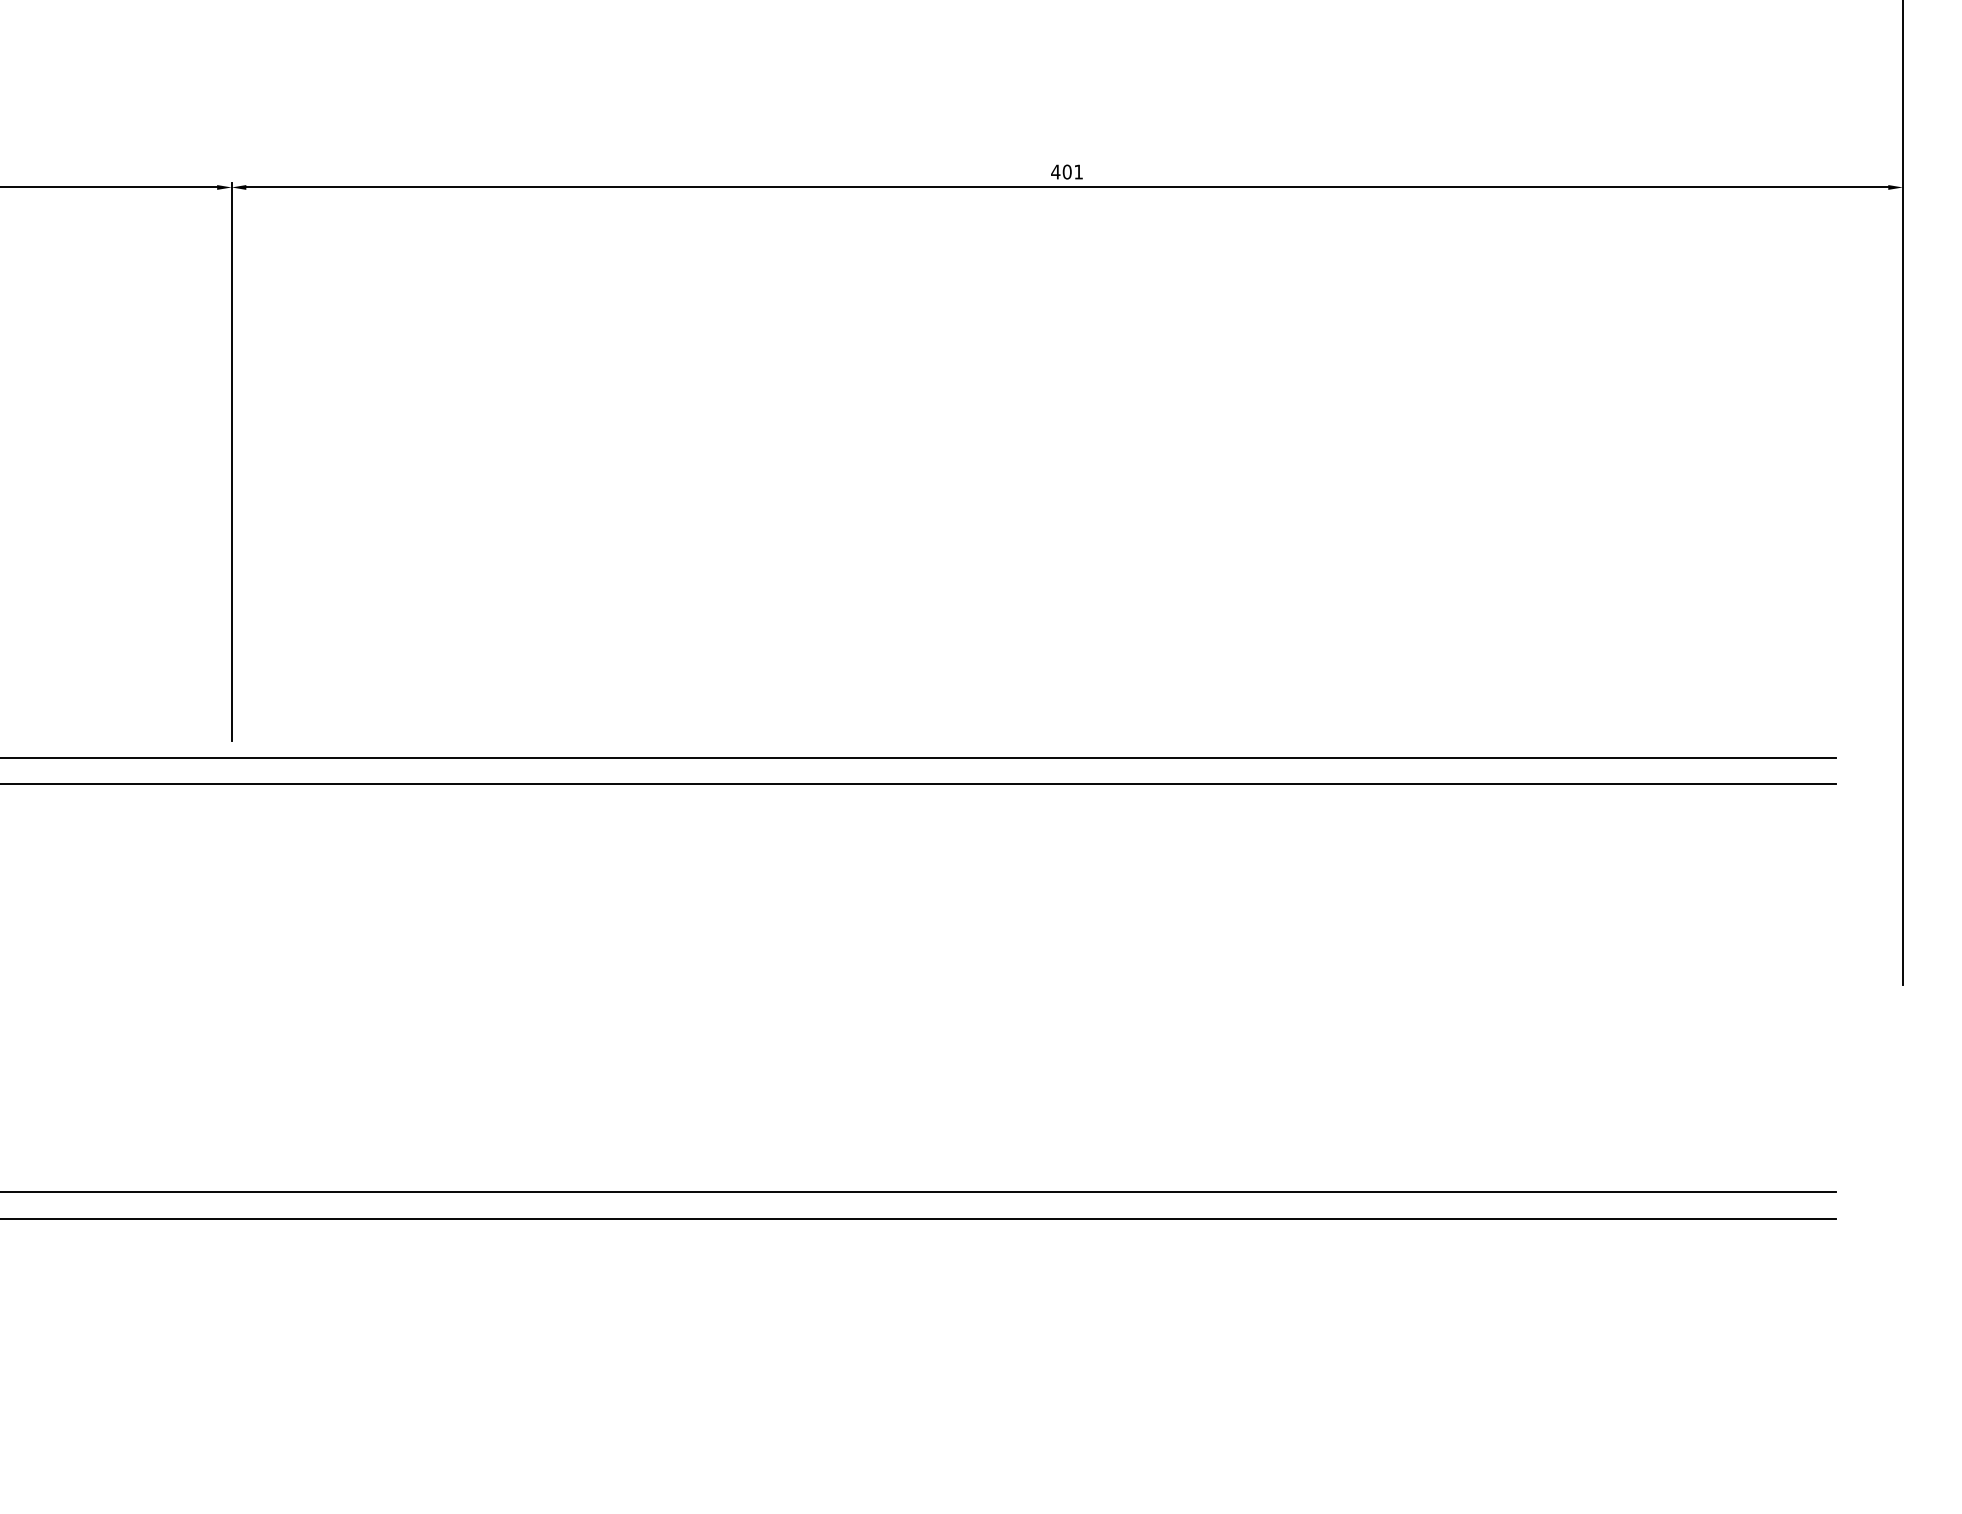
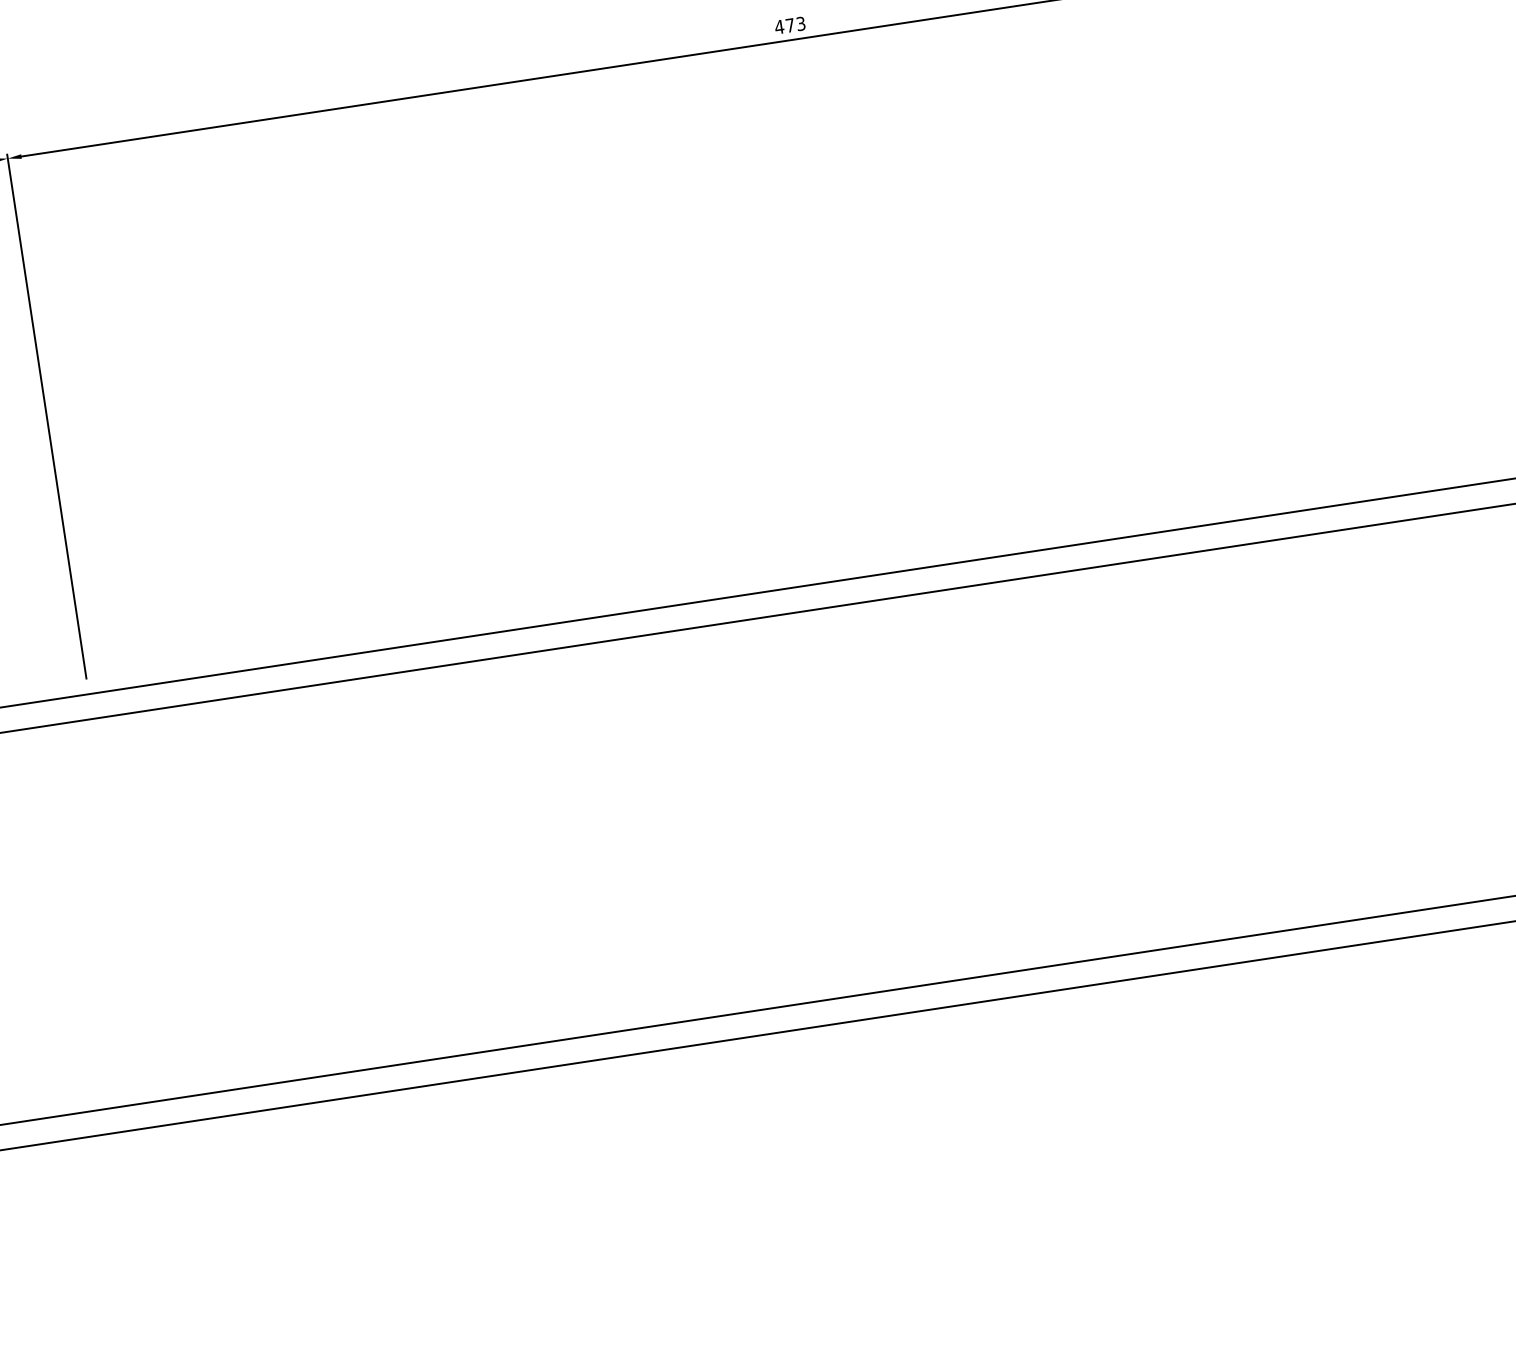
text: (1072, 171) -> (795, 24), 401 -> 473

